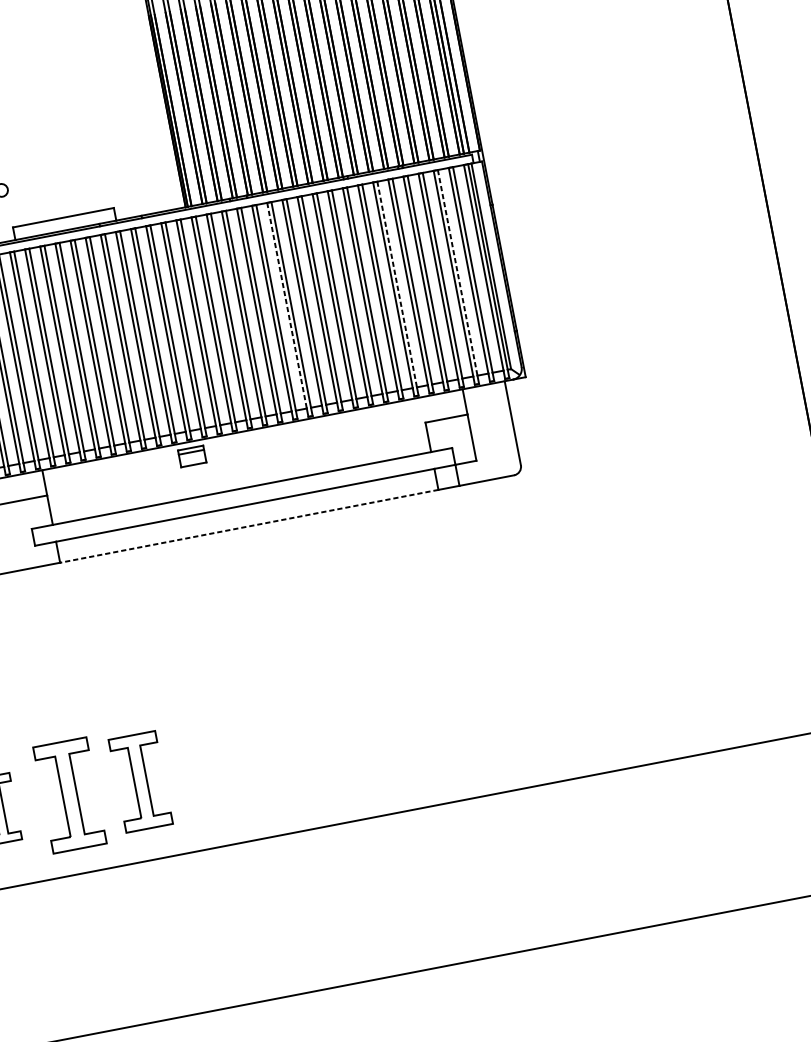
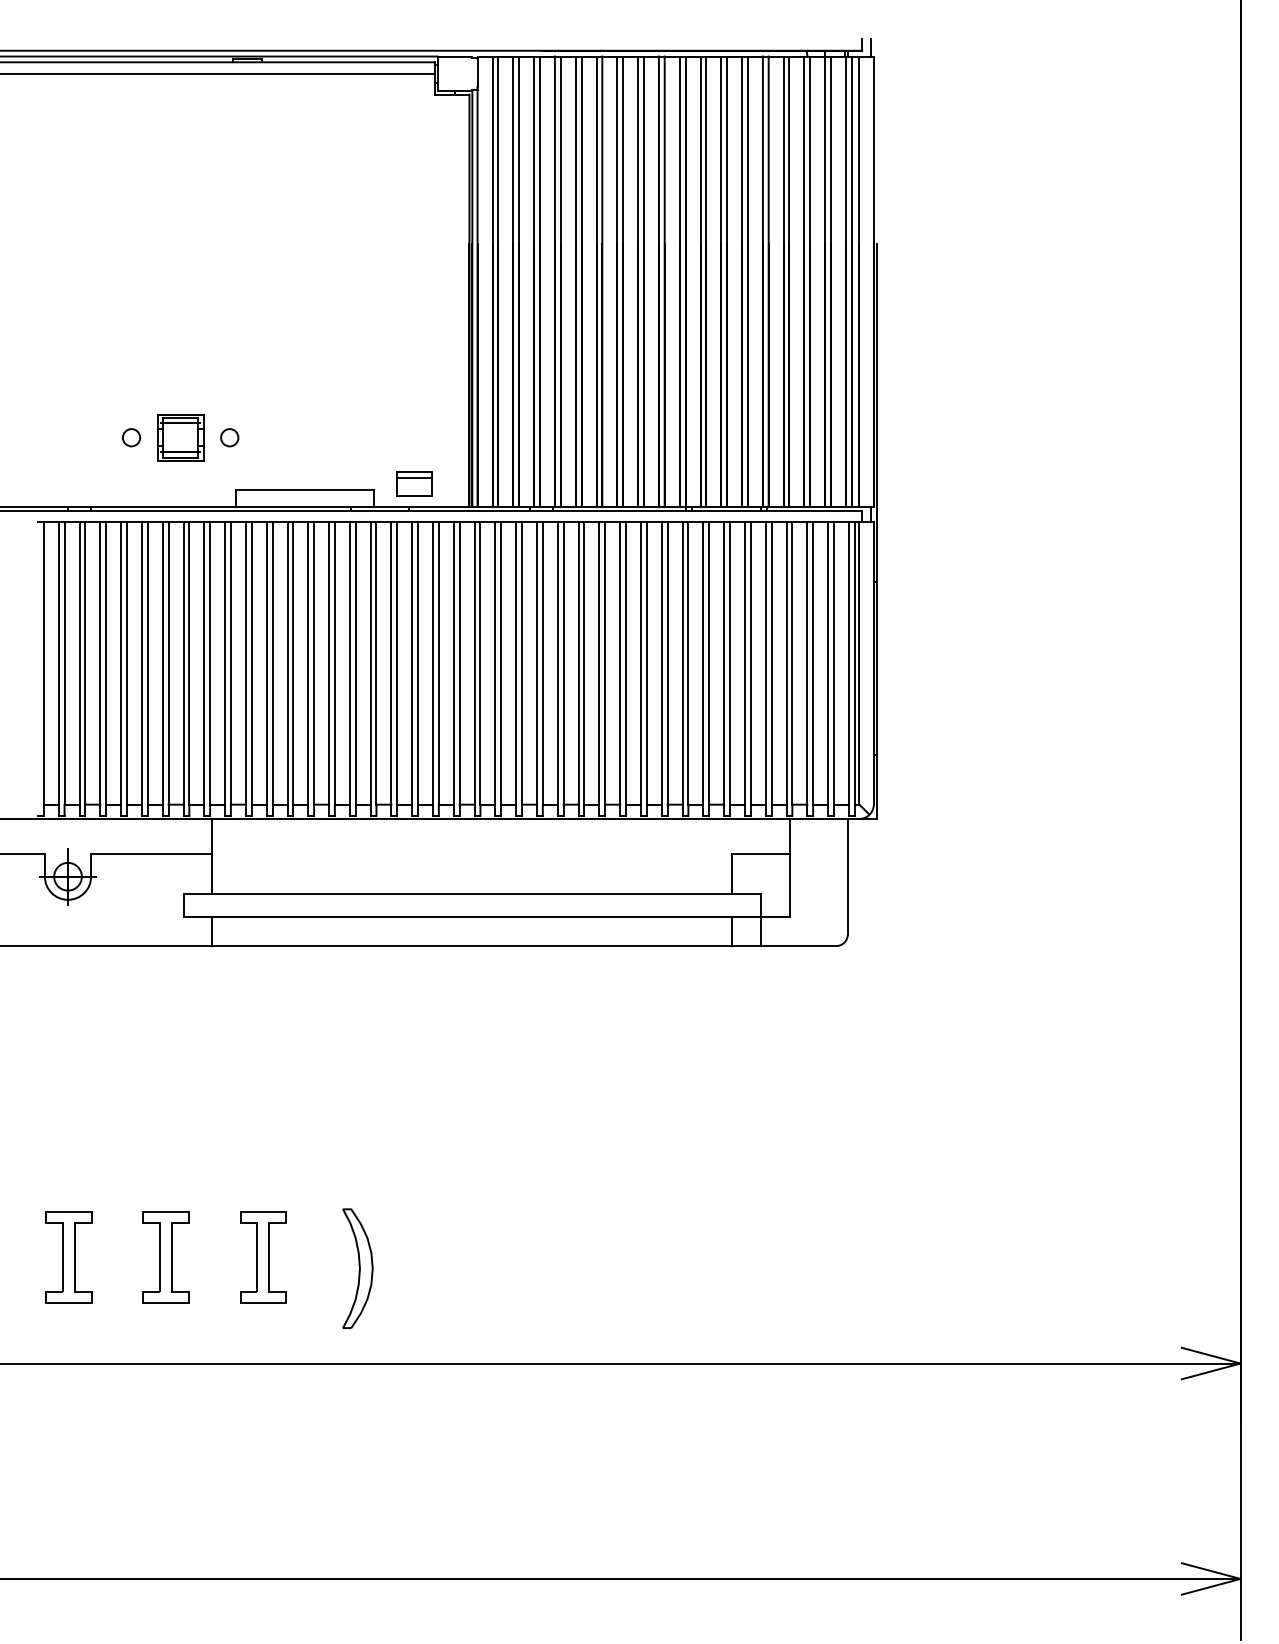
line: (457, 272) -> (813, 663), dashed -> solid
line: (396, 284) -> (729, 663), dashed -> solid
line: (286, 305) -> (578, 663), dashed -> solid
part: (192, 456) -> (414, 483), moved
line: (249, 526) -> (472, 946), dashed -> solid
part: (210, 777) -> (357, 1268), added
part: (140, 782) -> (263, 1257), size x0.71
part: (69, 795) -> (165, 1257), size x0.62

